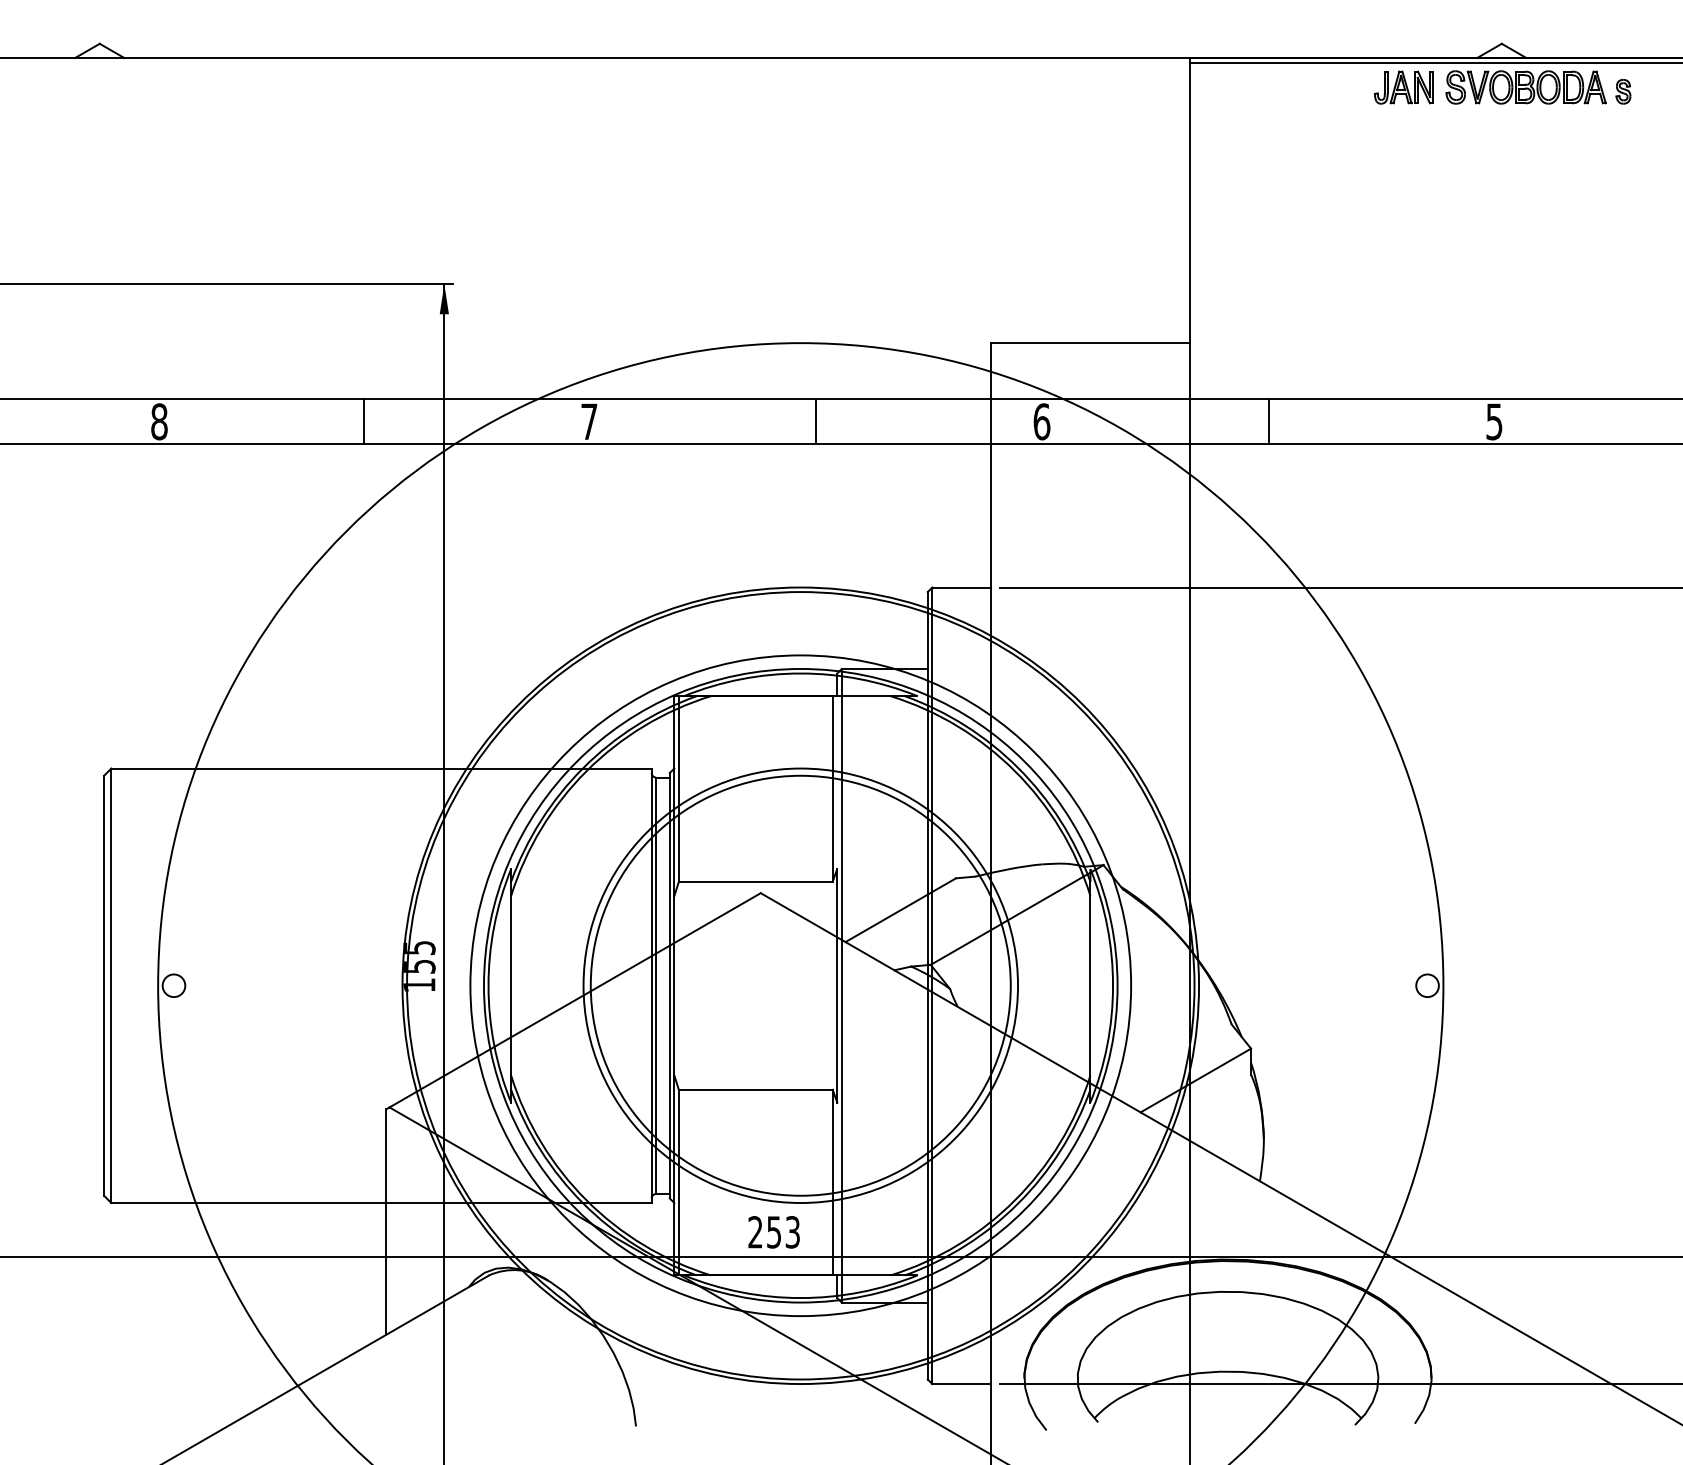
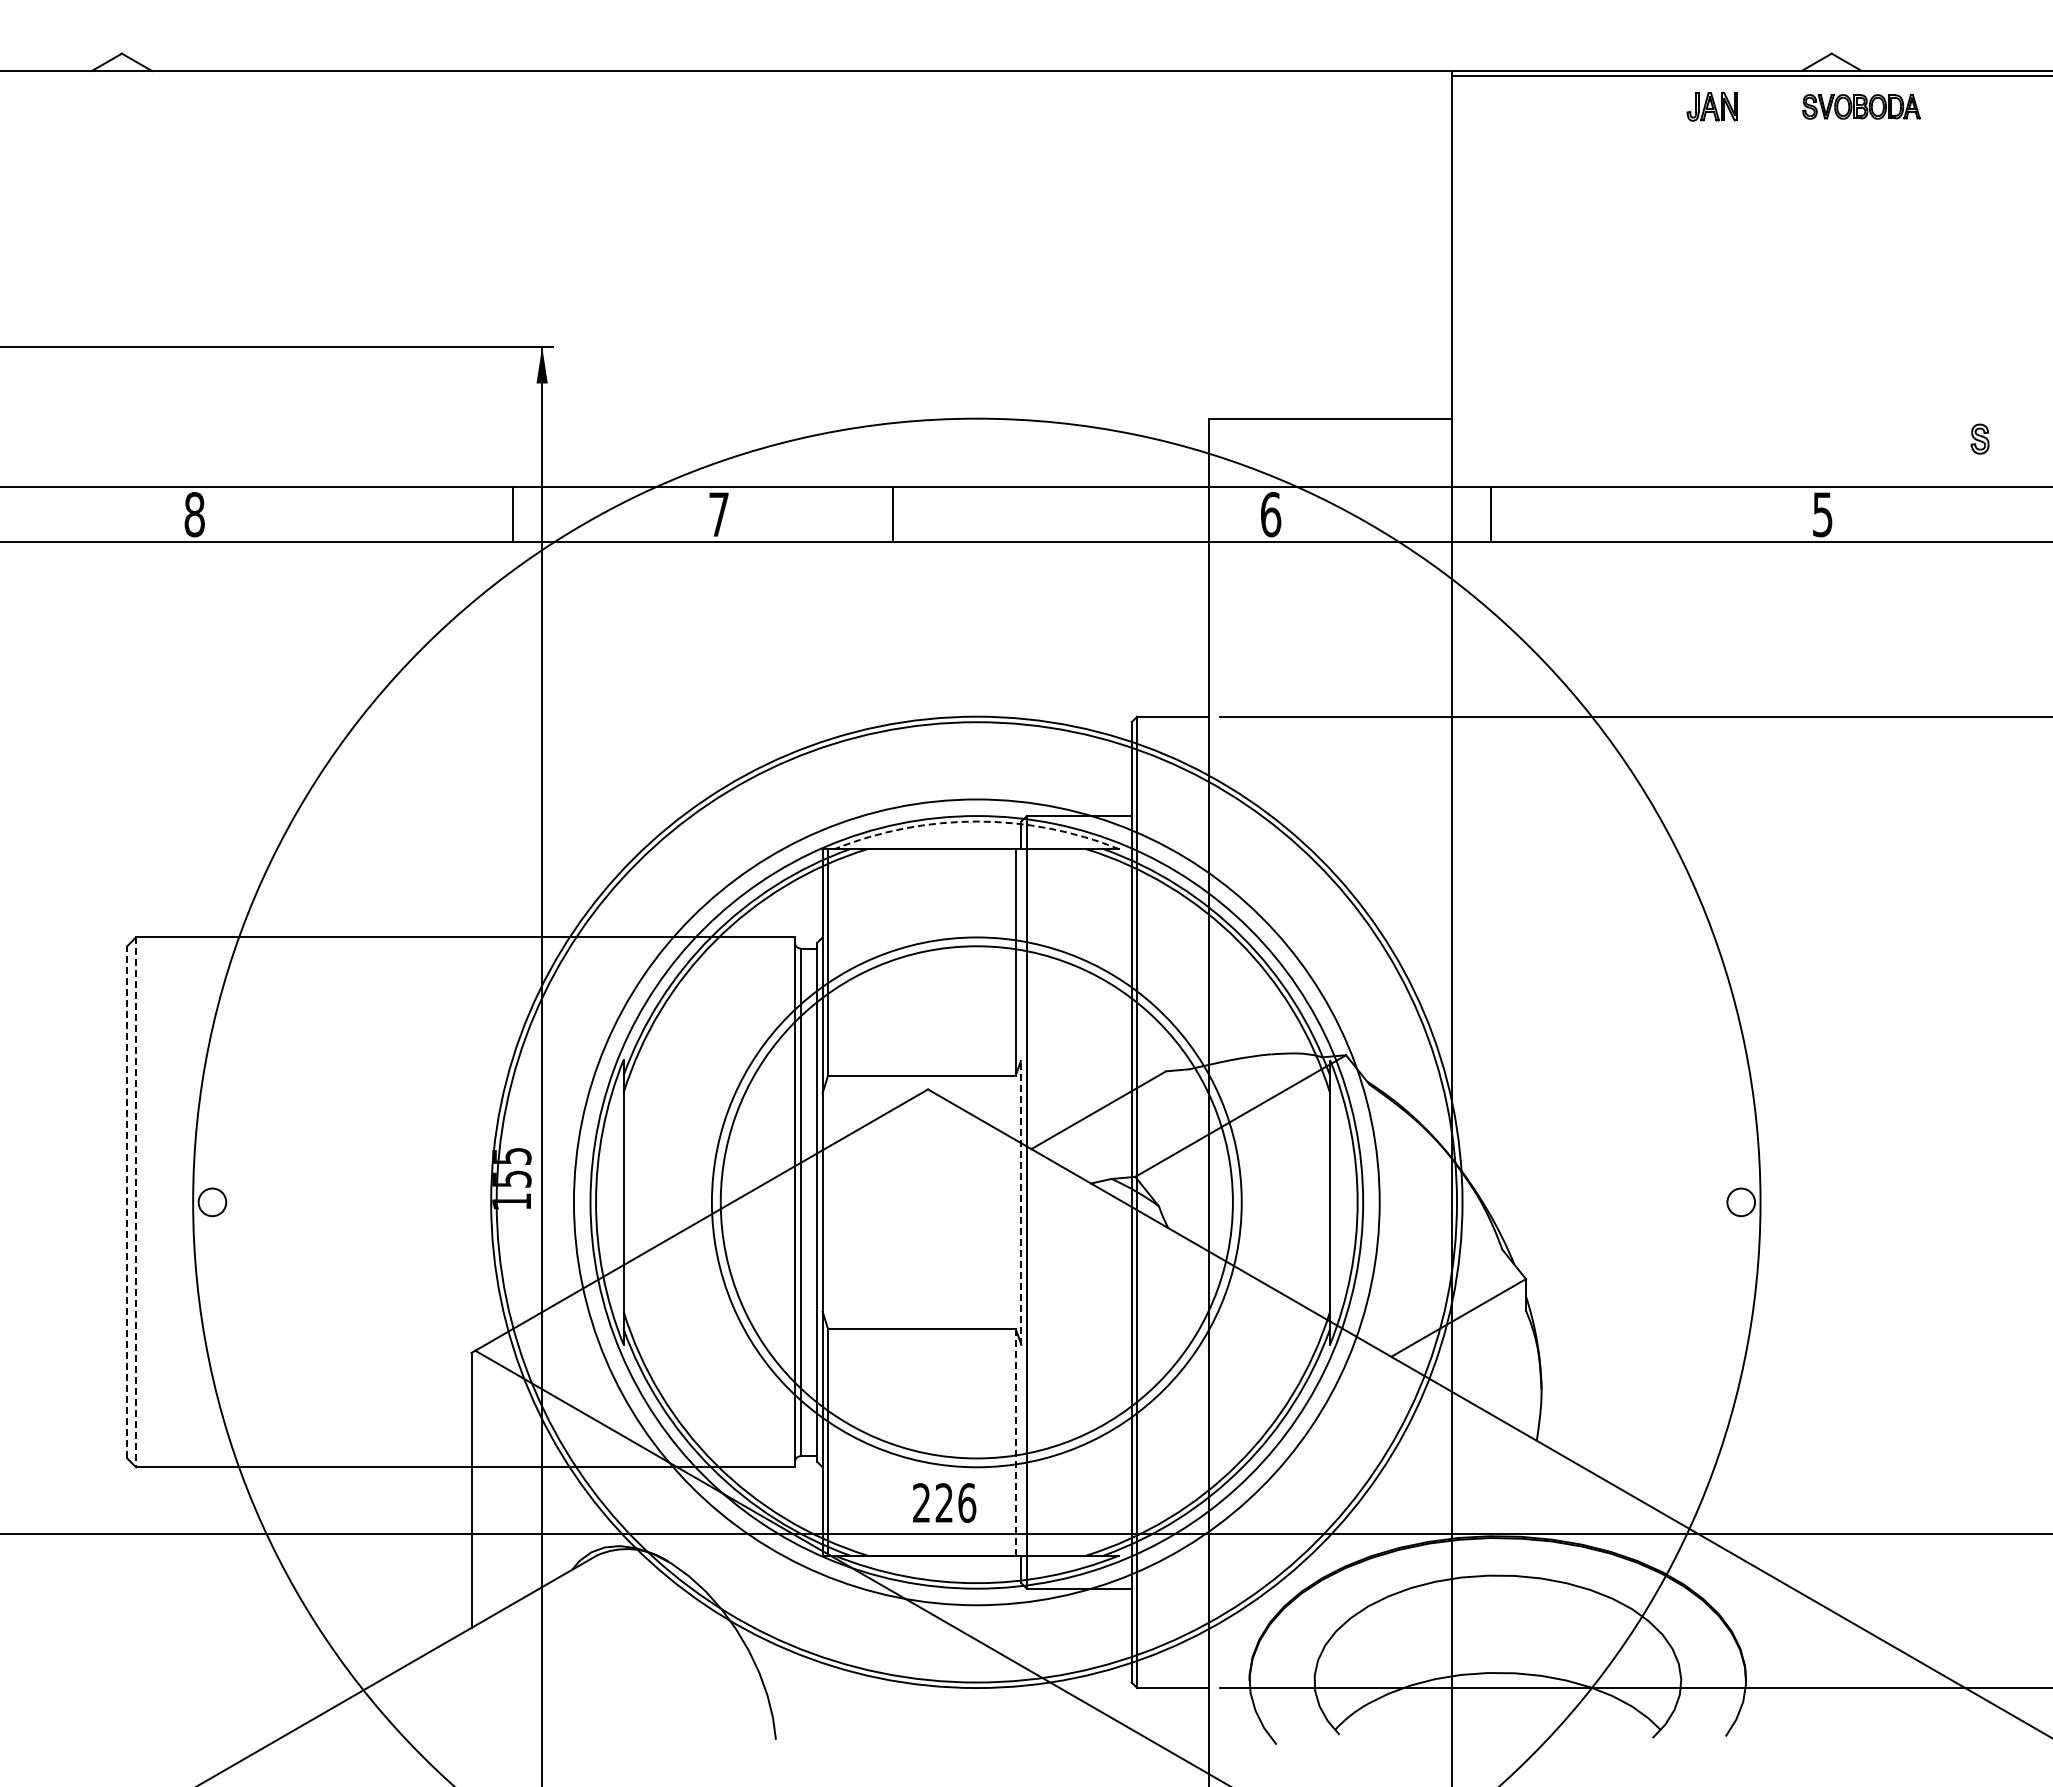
part: (1404, 87) -> (1712, 106), size x0.7
part: (1526, 87) -> (1861, 106), size x0.6
part: (1622, 91) -> (1979, 438), moved
line: (363, 421) -> (512, 514), moved
line: (816, 421) -> (892, 514), moved
line: (1268, 421) -> (1491, 514), moved
arc: (800, 673) -> (976, 821), solid -> dashed
line: (104, 985) -> (127, 1201), solid -> dashed
line: (111, 985) -> (136, 1202), solid -> dashed
line: (837, 985) -> (1021, 1201), solid -> dashed
line: (832, 1181) -> (1015, 1441), solid -> dashed
text: (783, 1232) -> (955, 1503), 253 -> 226

